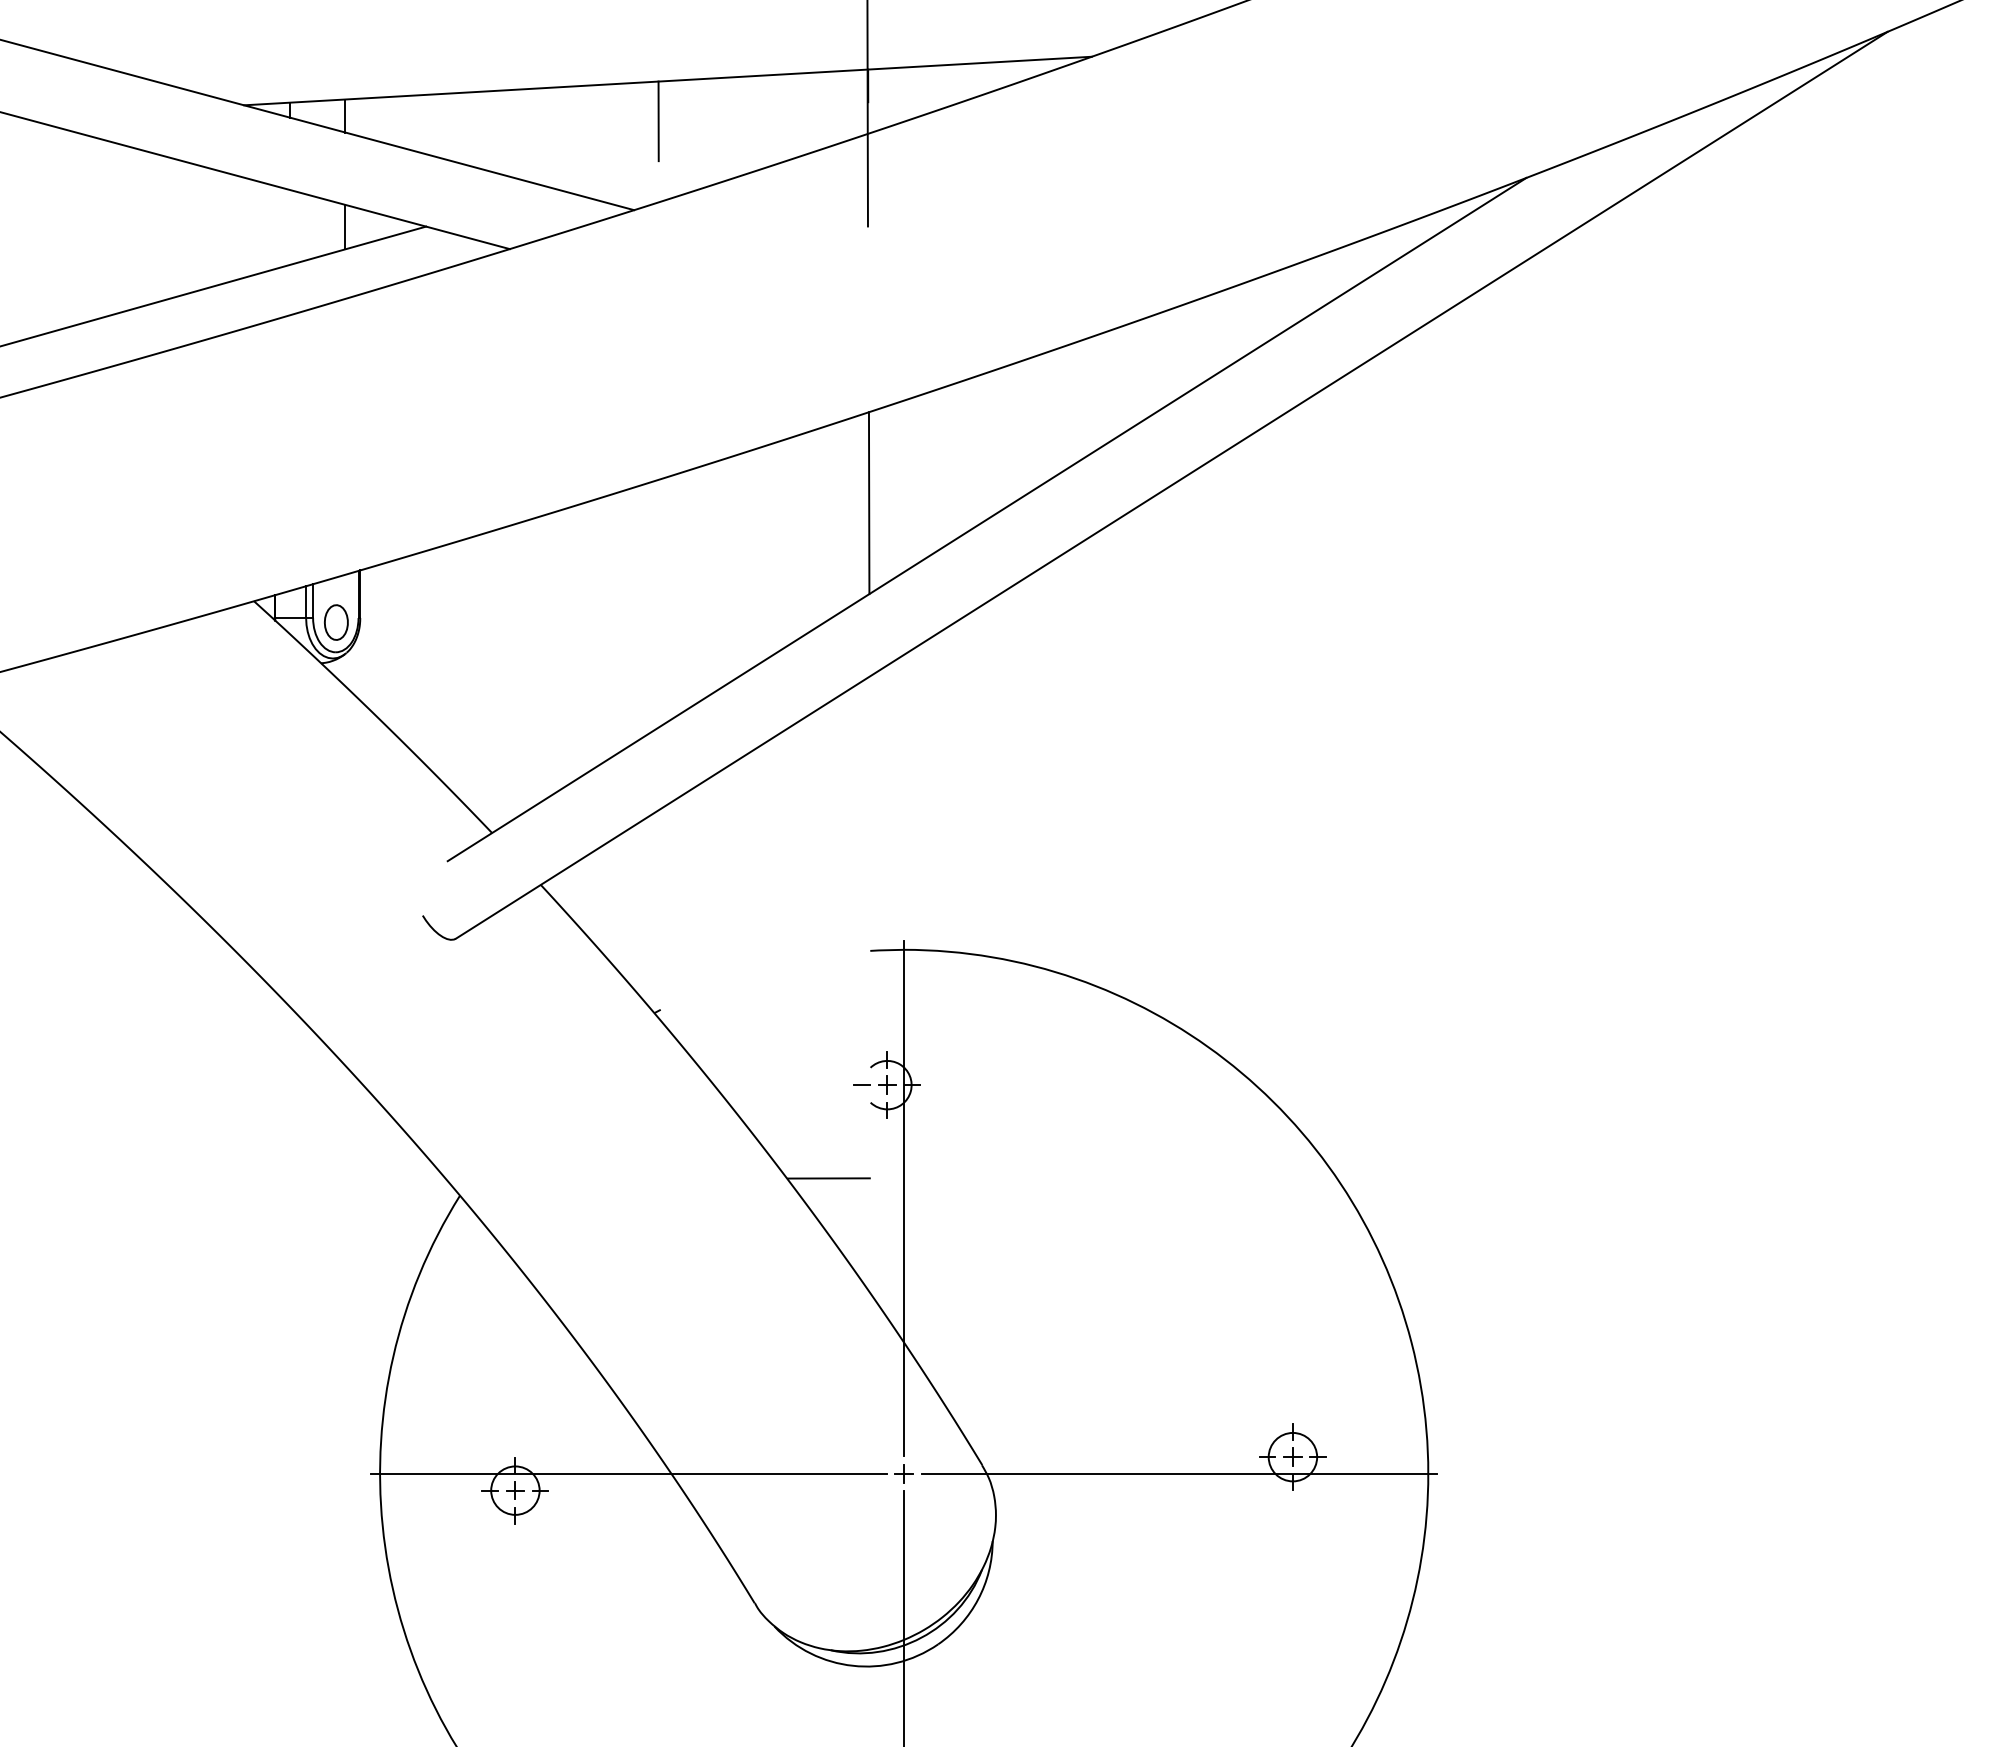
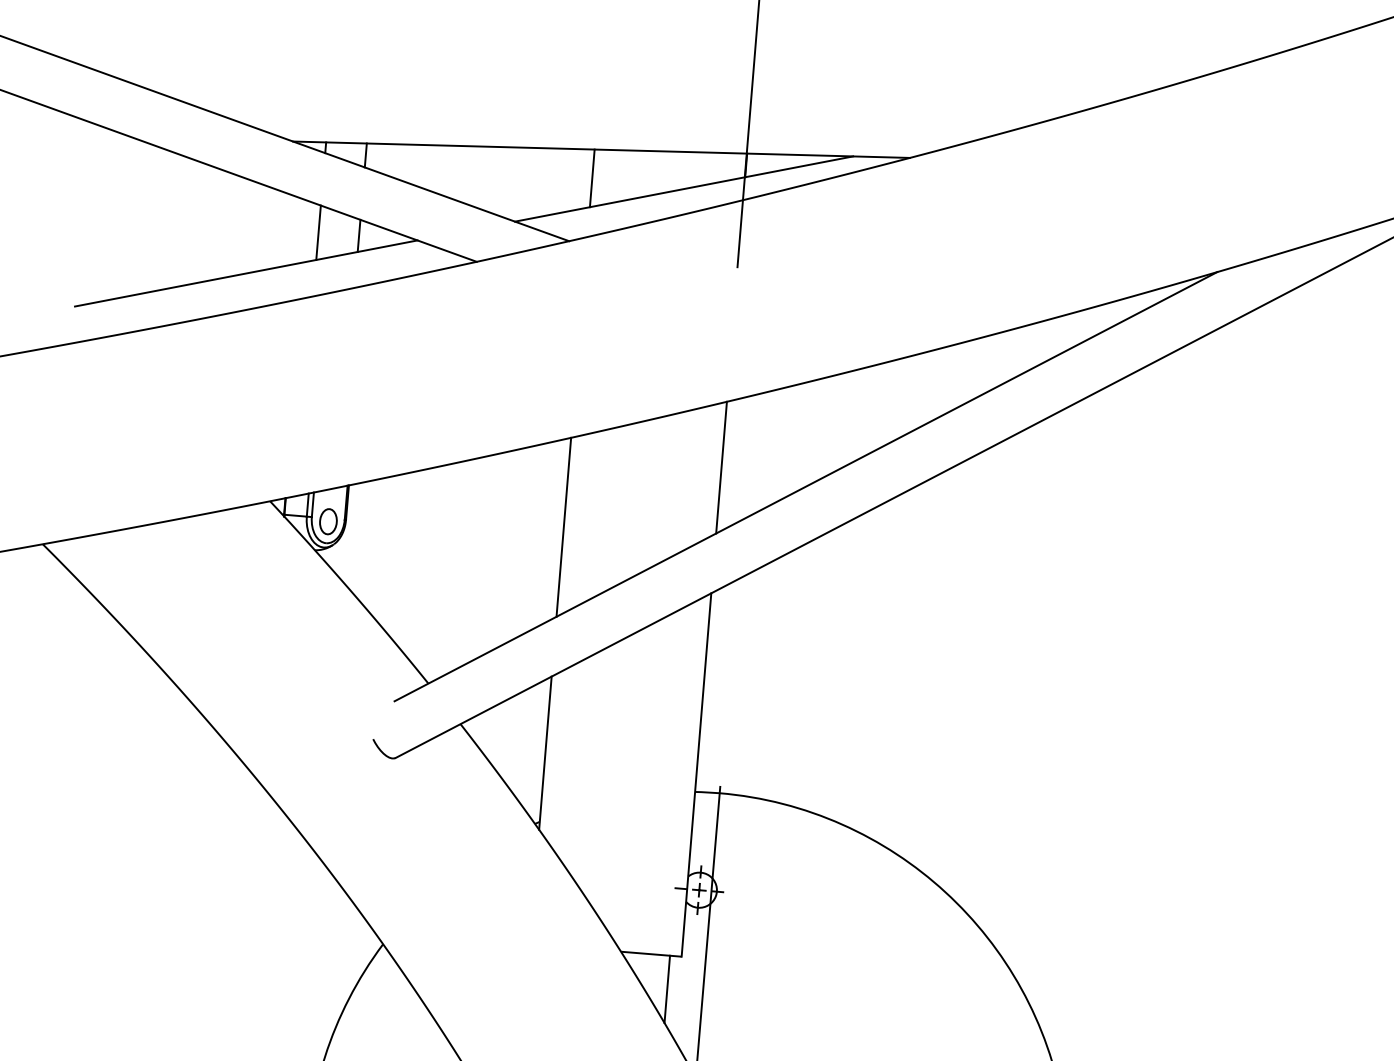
line: (785, 125) -> (683, 189), added
line: (289, 227) -> (318, 232), added
line: (659, 602) -> (563, 526), added
line: (660, 914) -> (545, 752), added
line: (869, 927) -> (695, 774), added
line: (854, 1224) -> (667, 989), added

